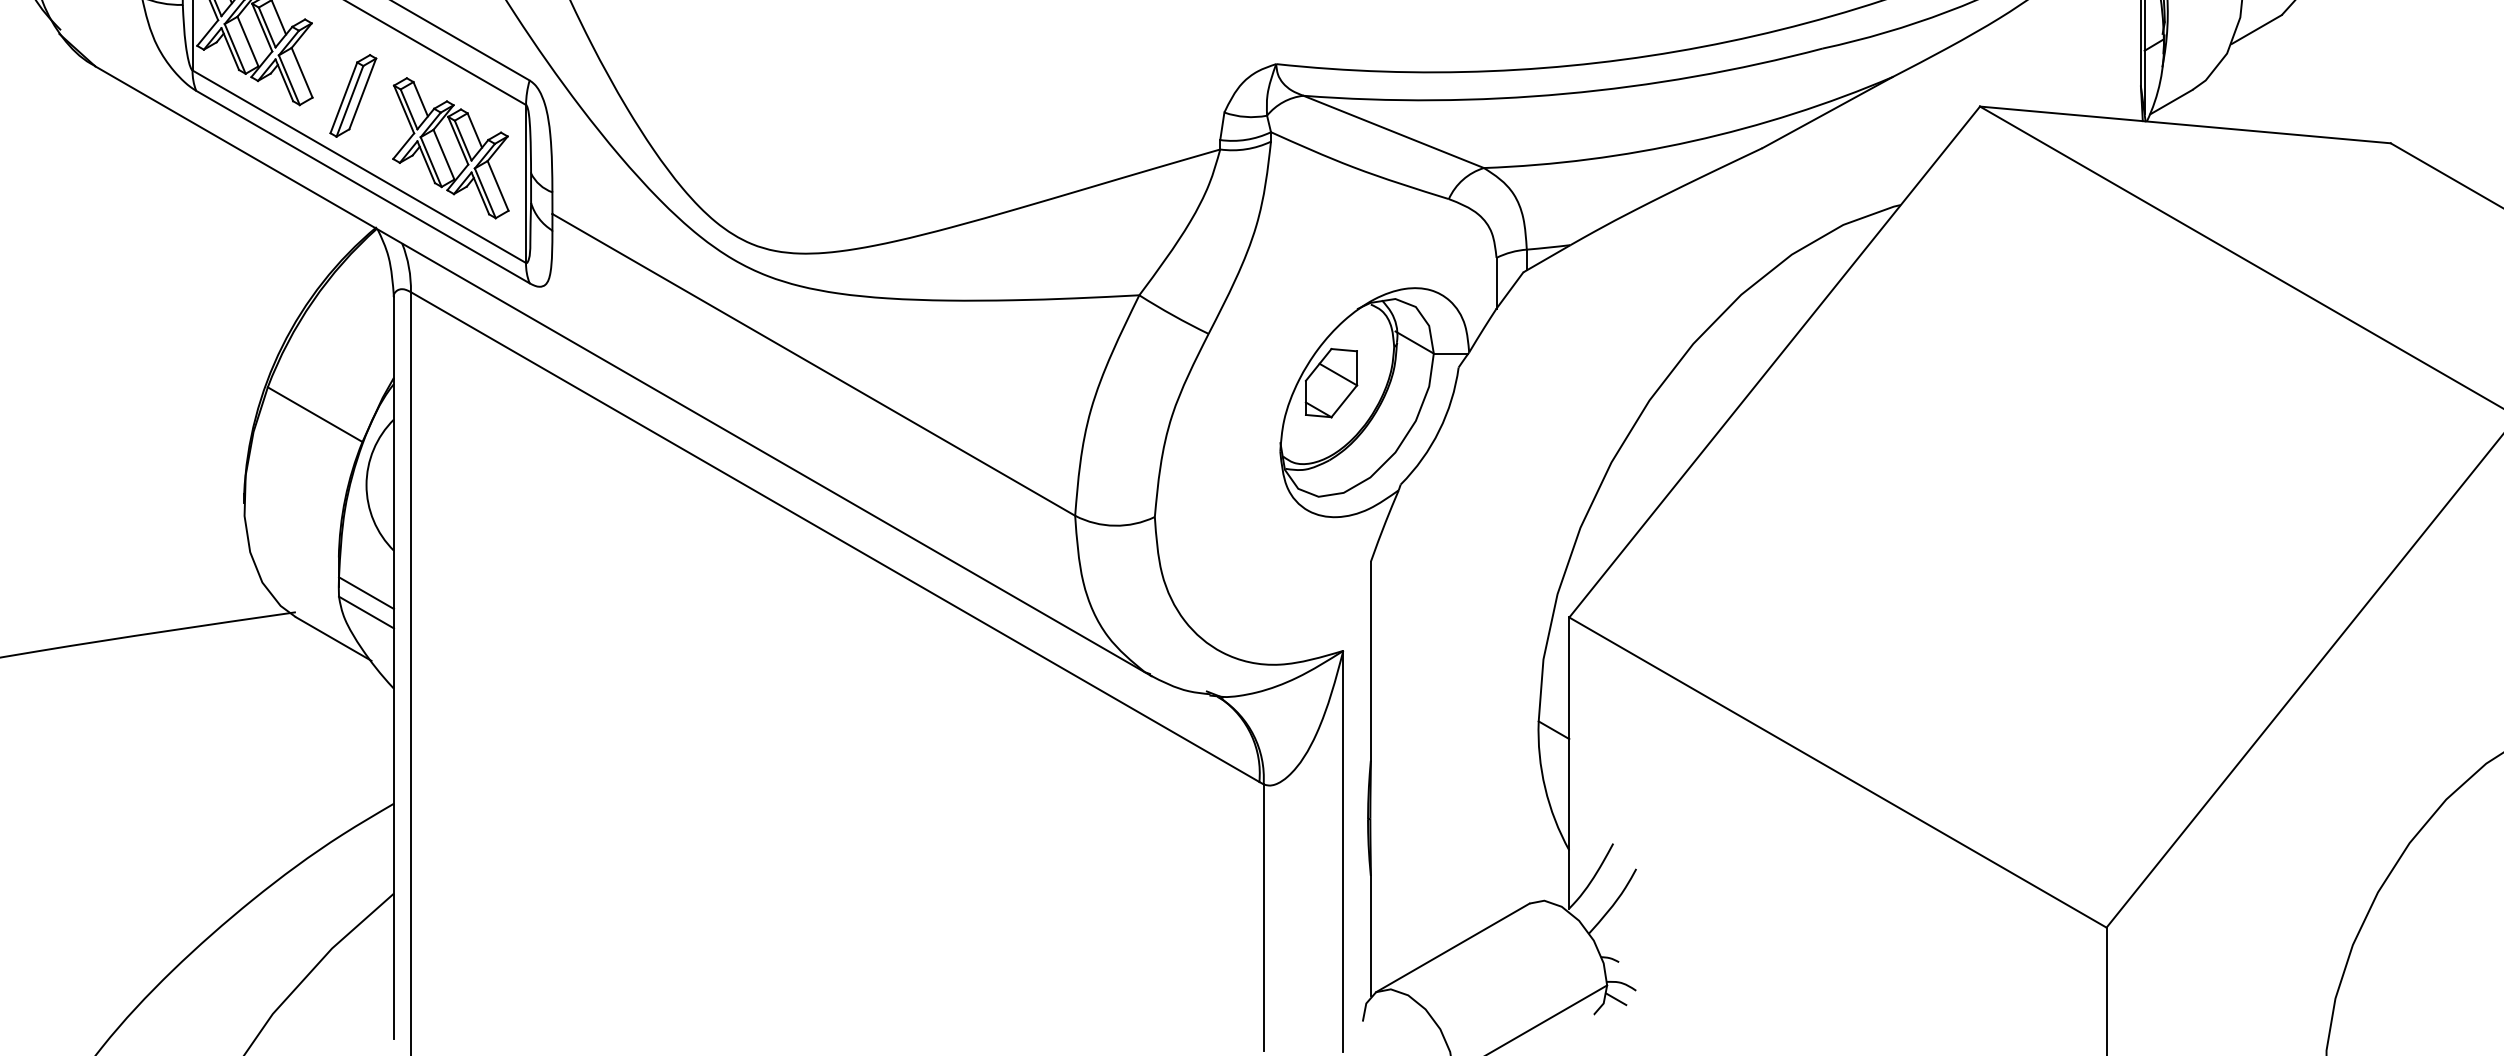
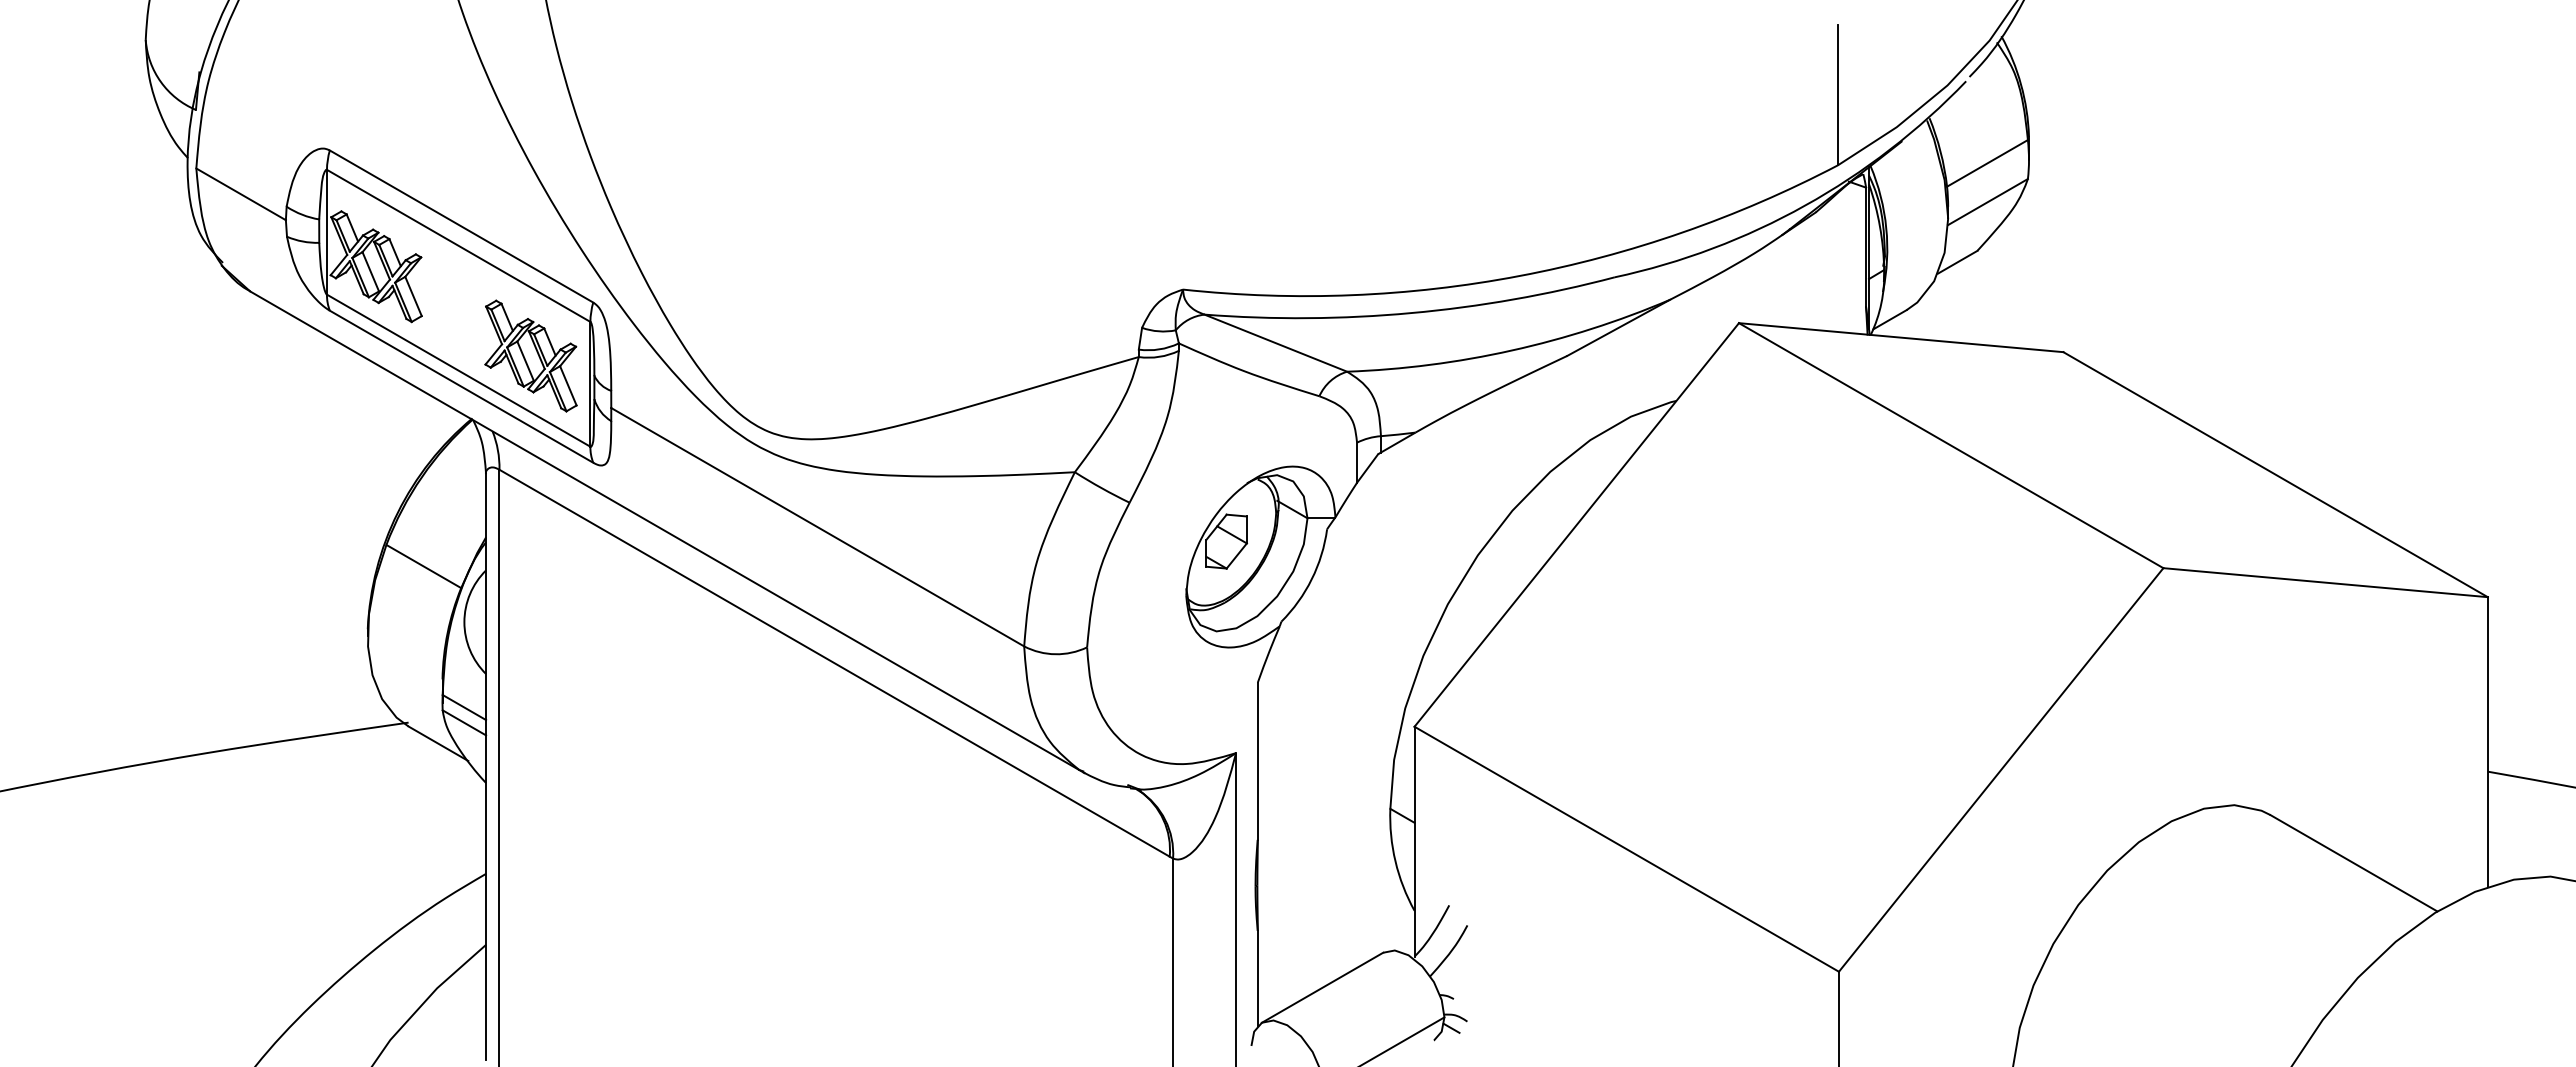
part: (352, 95) -> (453, 314), removed

